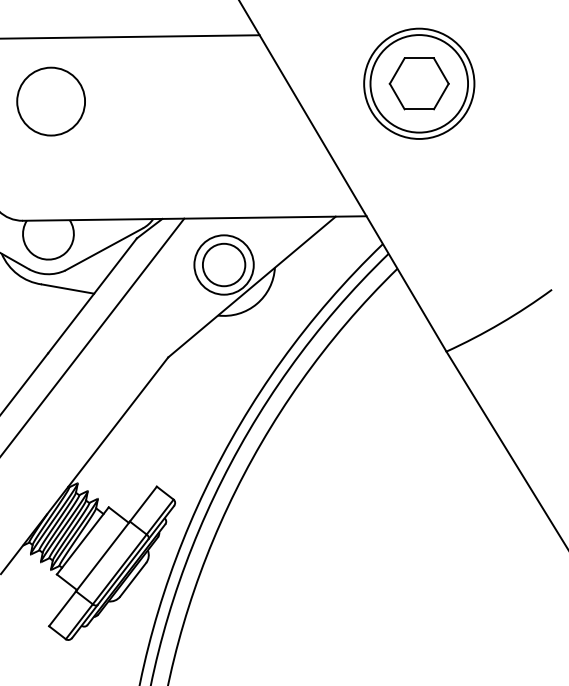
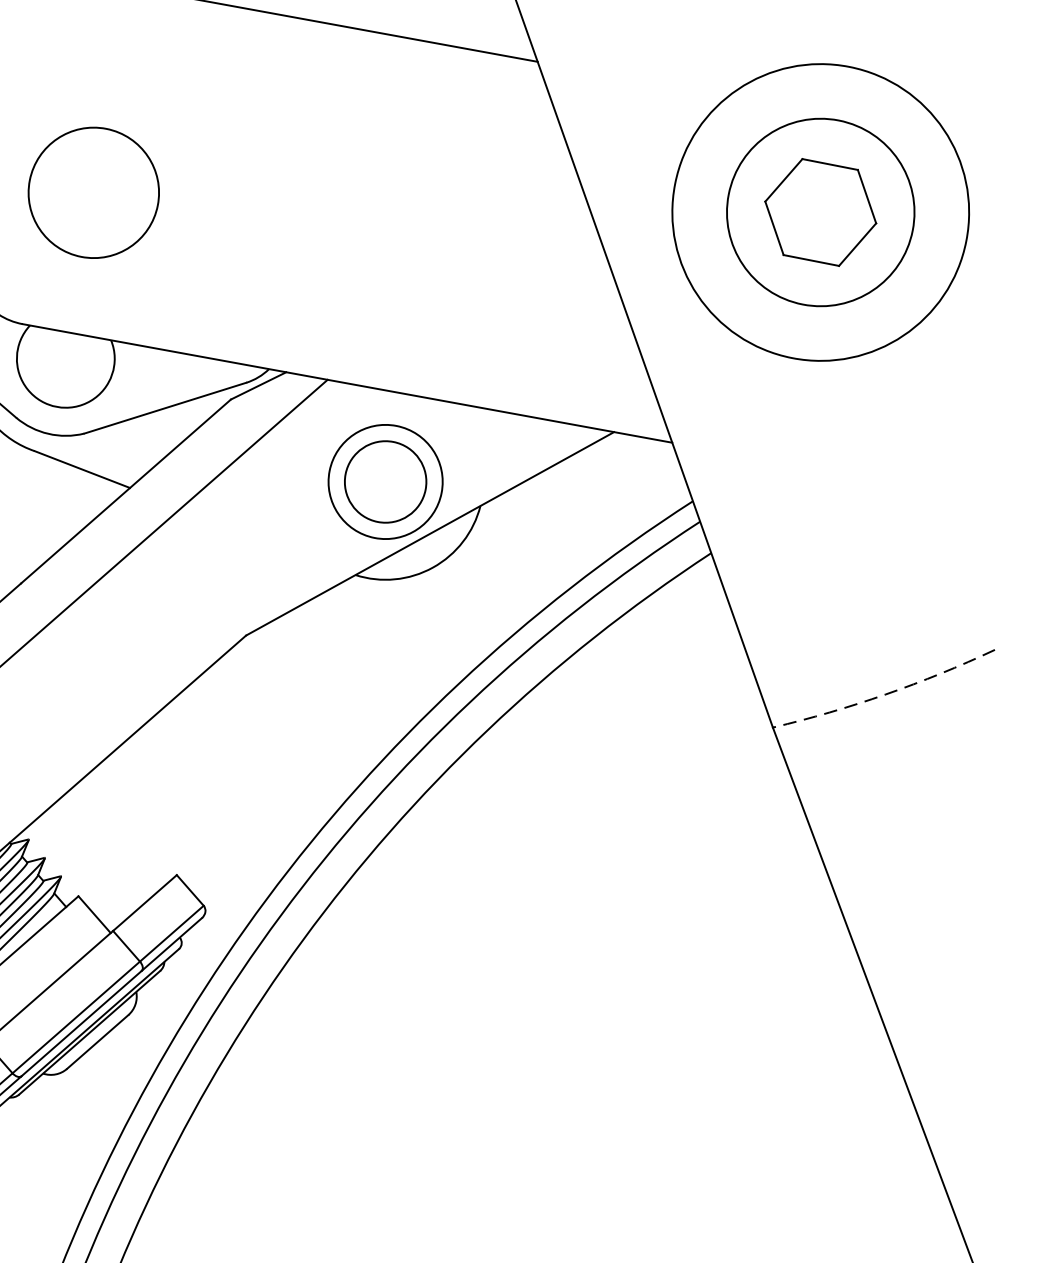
circle: (419, 83) -> (821, 211), size x1.4
circle: (50, 101) -> (92, 192), moved
arc: (500, 323) -> (885, 694), solid -> dashed

